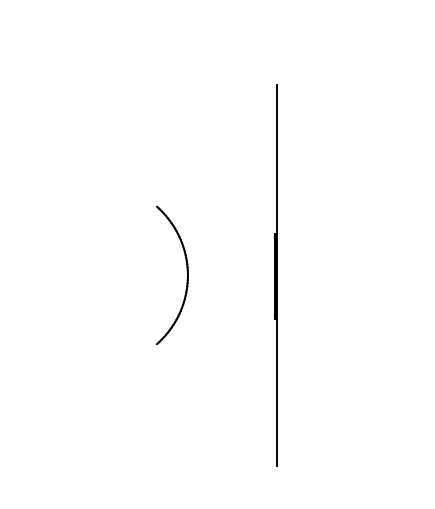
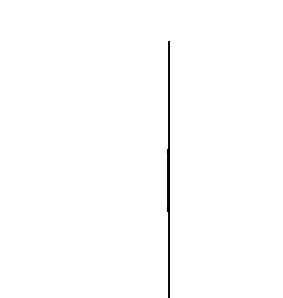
part: (186, 271) -> (104, 176), removed

